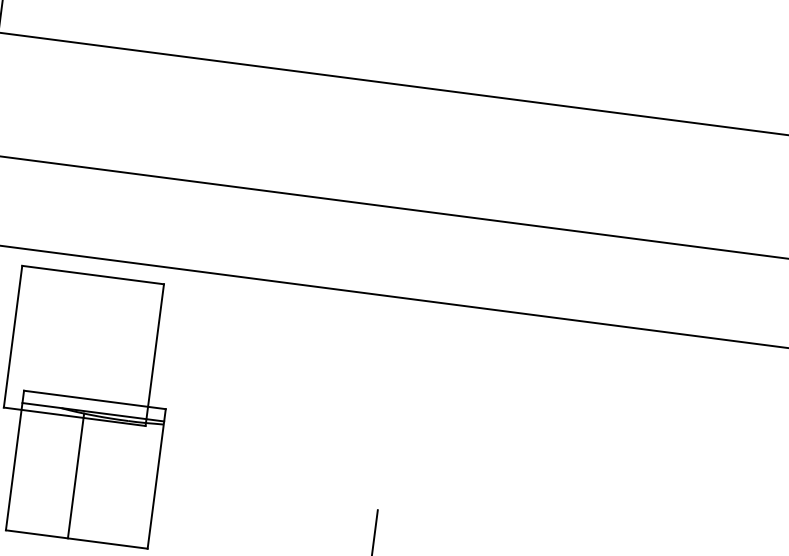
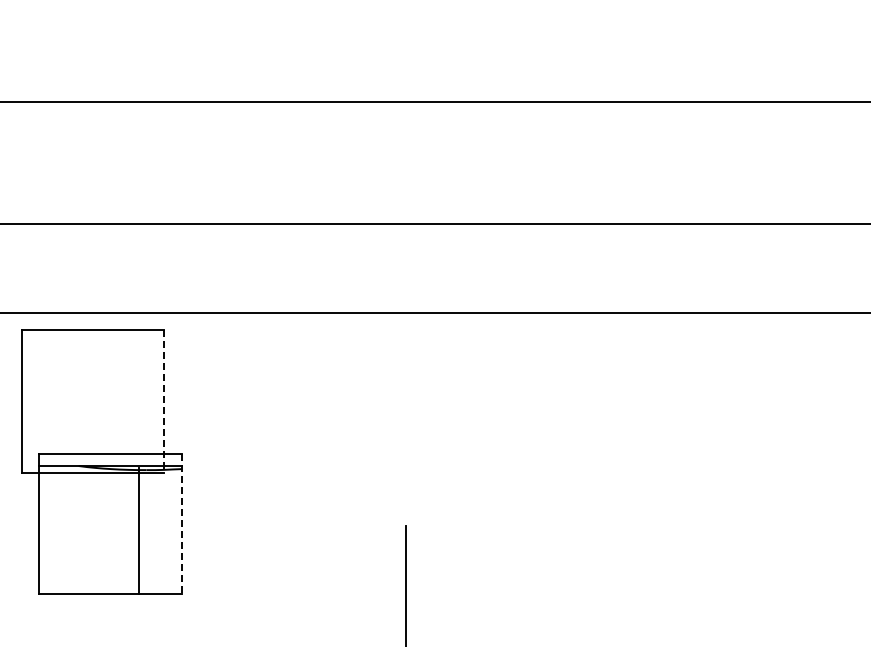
line: (154, 355) -> (164, 401), solid -> dashed
line: (75, 476) -> (138, 531), moved
line: (156, 479) -> (182, 524), solid -> dashed

